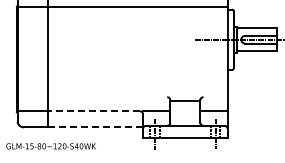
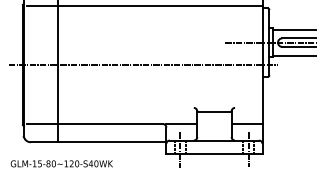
line: (122, 59) -> (142, 65), added
line: (93, 111) -> (109, 124), dashed -> solid
line: (95, 127) -> (112, 142), dashed -> solid

